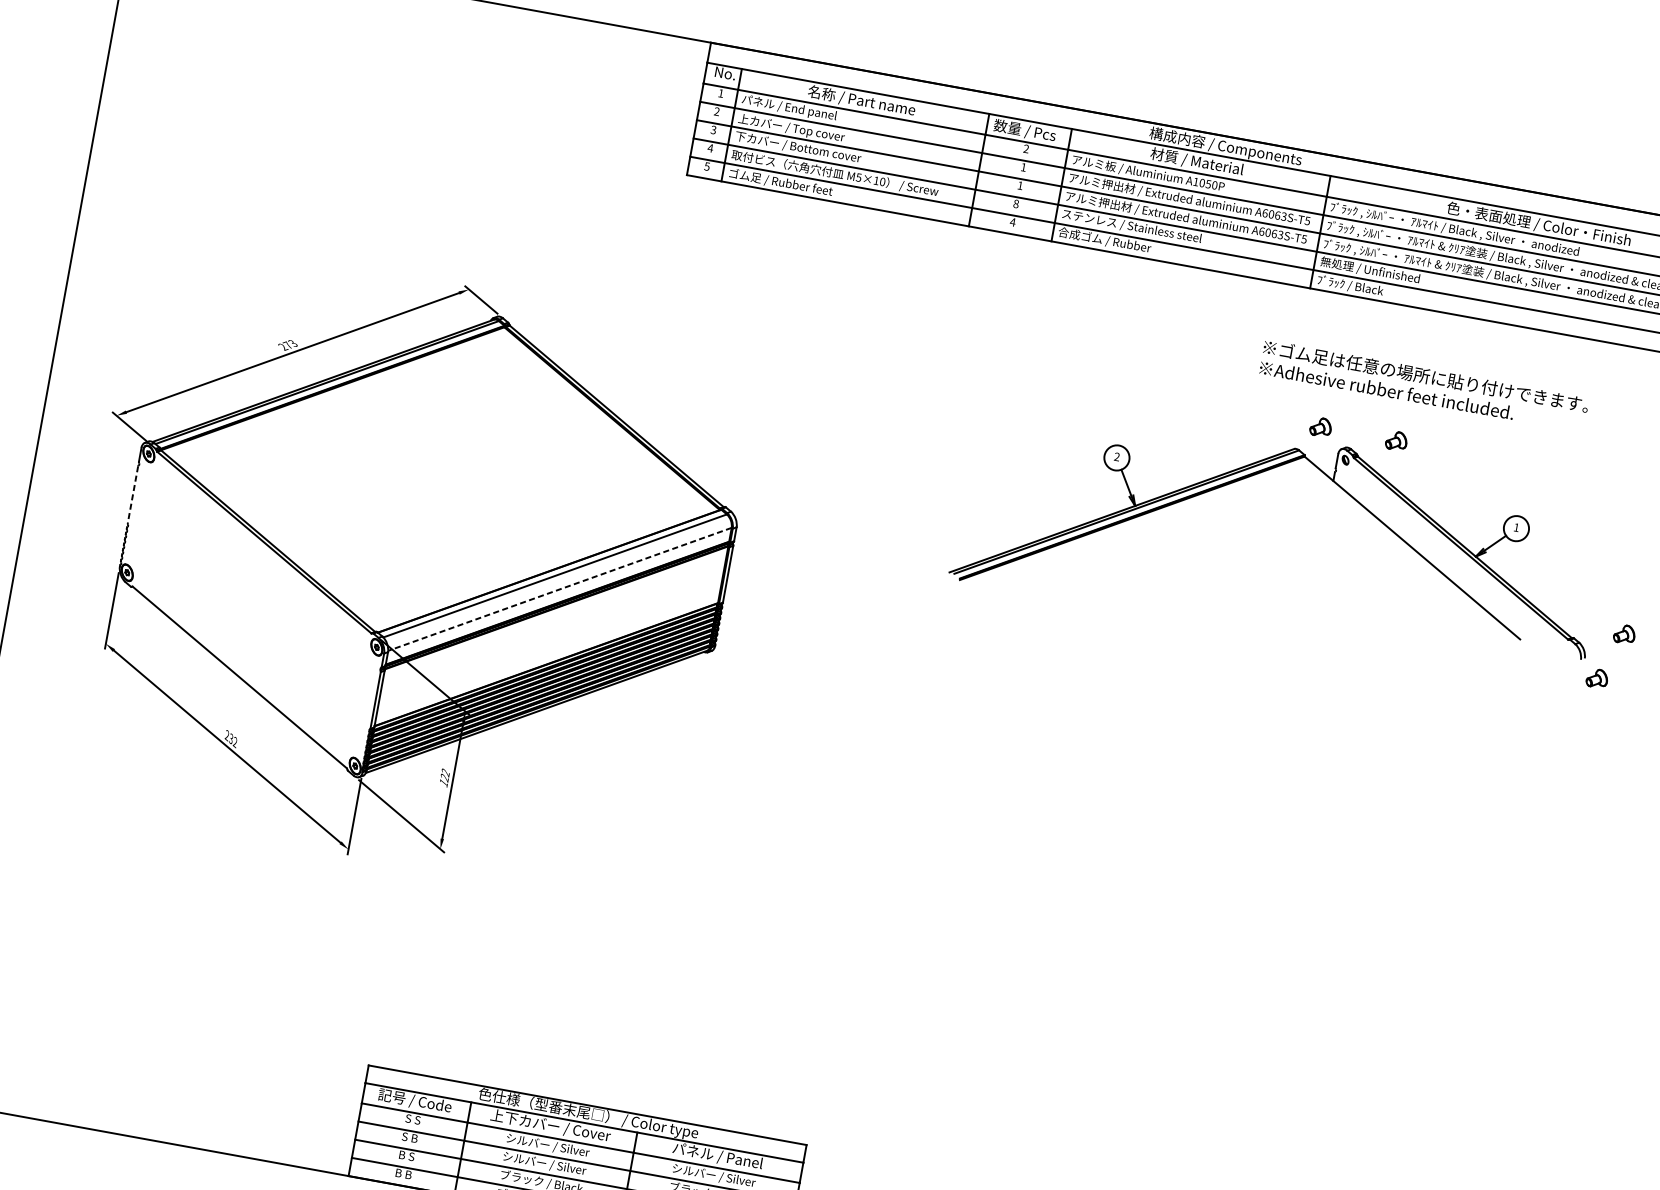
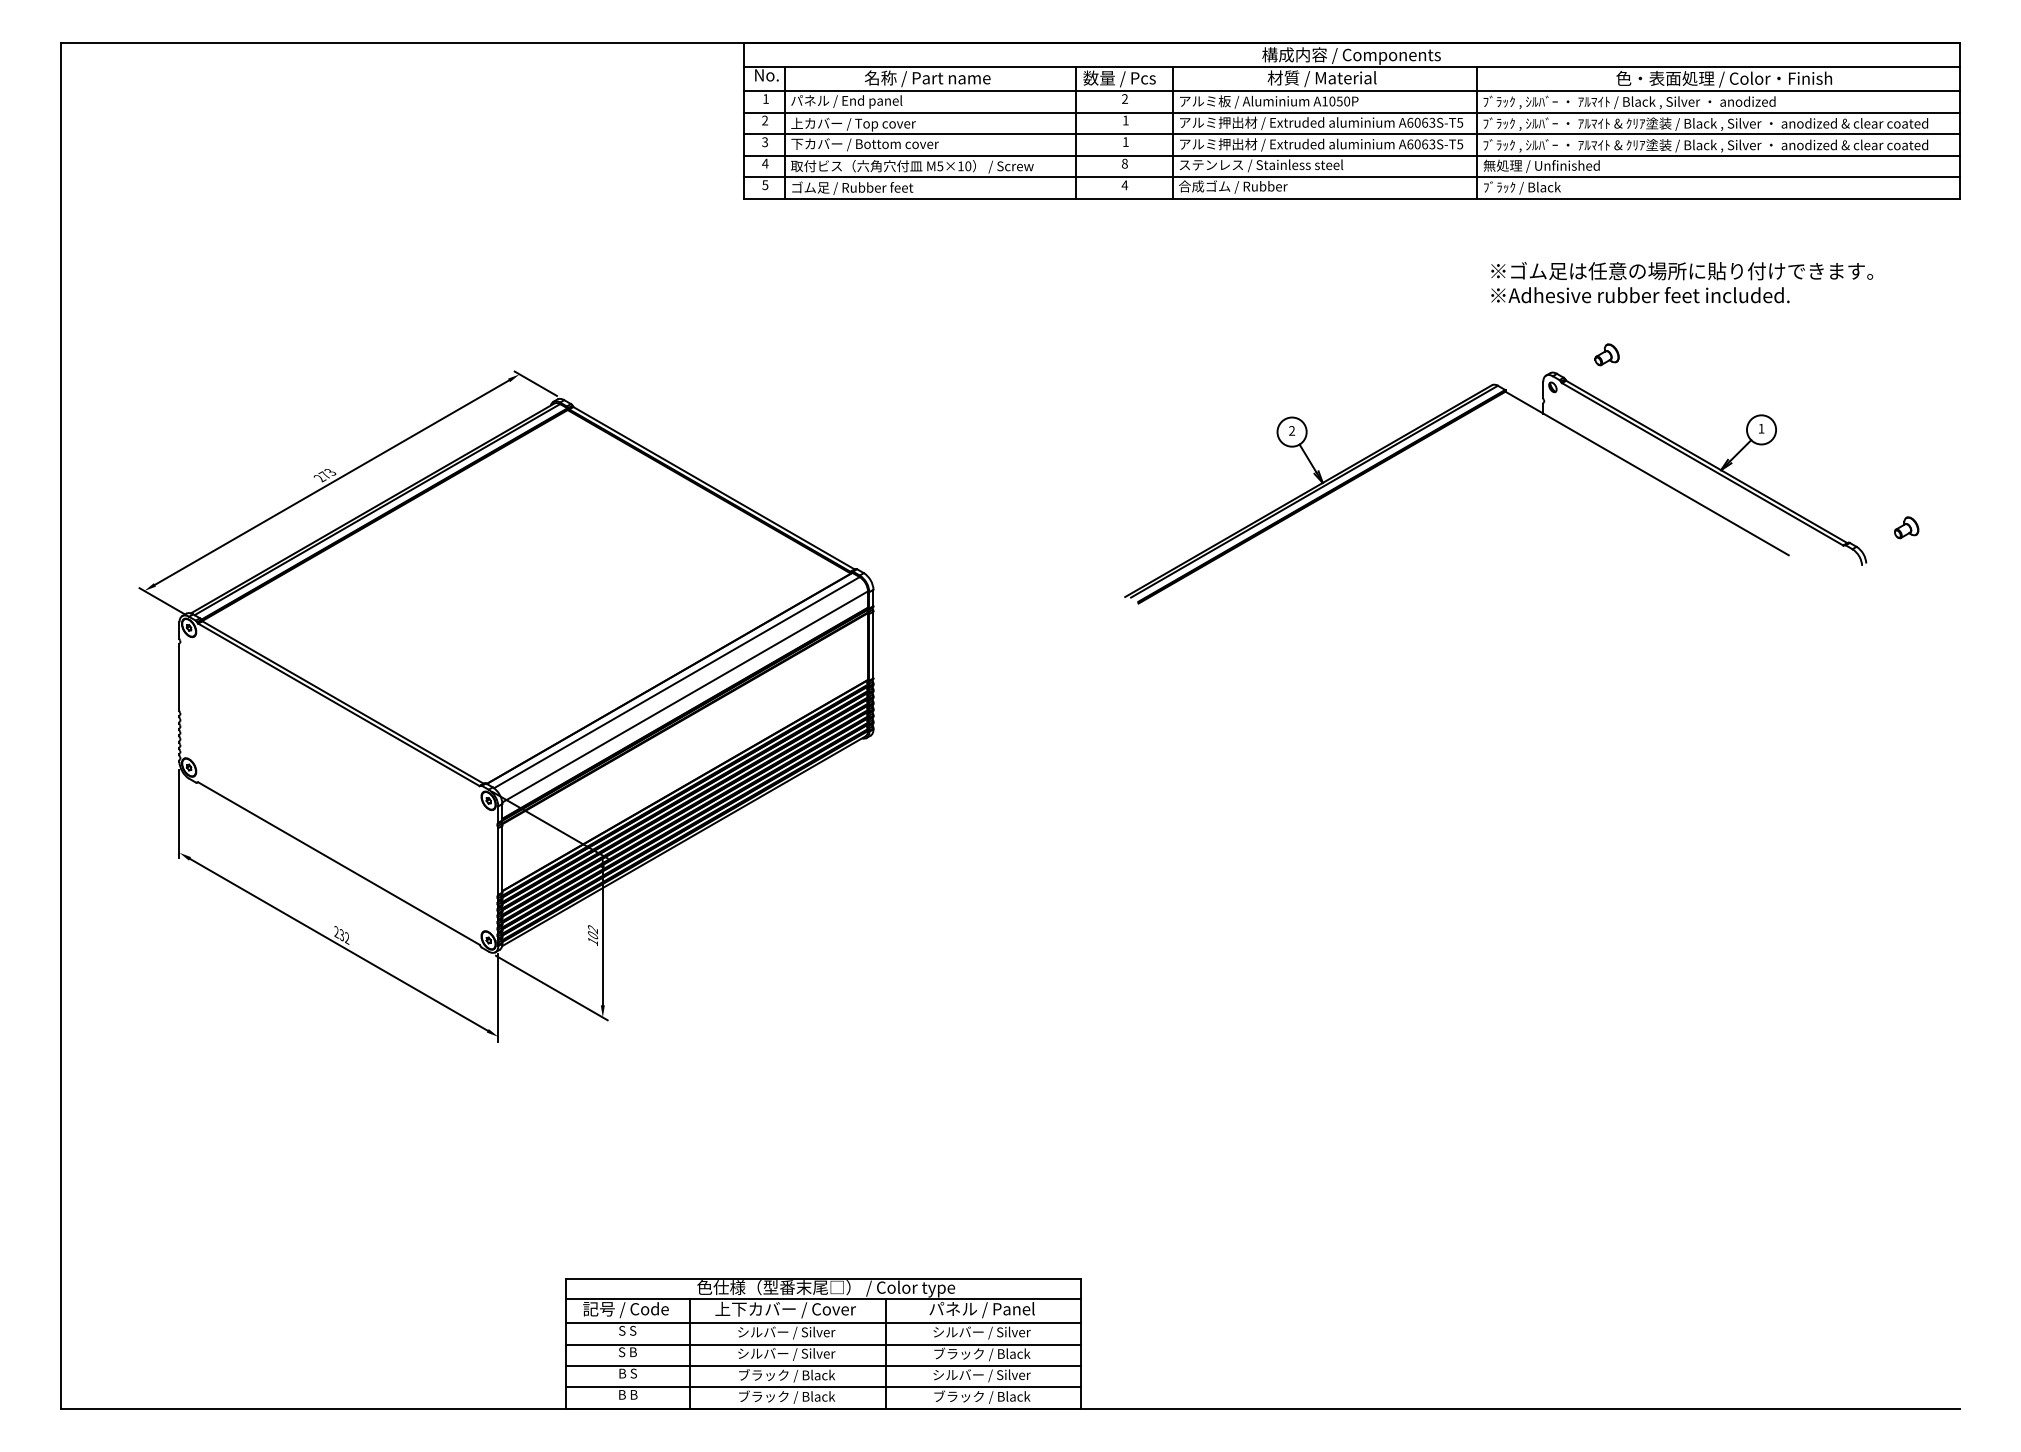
text: (1424, 385) -> (1682, 282), moved
part: (1320, 426) -> (1517, 354), removed
line: (133, 494) -> (179, 677), dashed -> solid
line: (559, 589) -> (684, 697), dashed -> solid
part: (1597, 678) -> (1884, 583), removed
text: (445, 778) -> (593, 935), 122 -> 102

